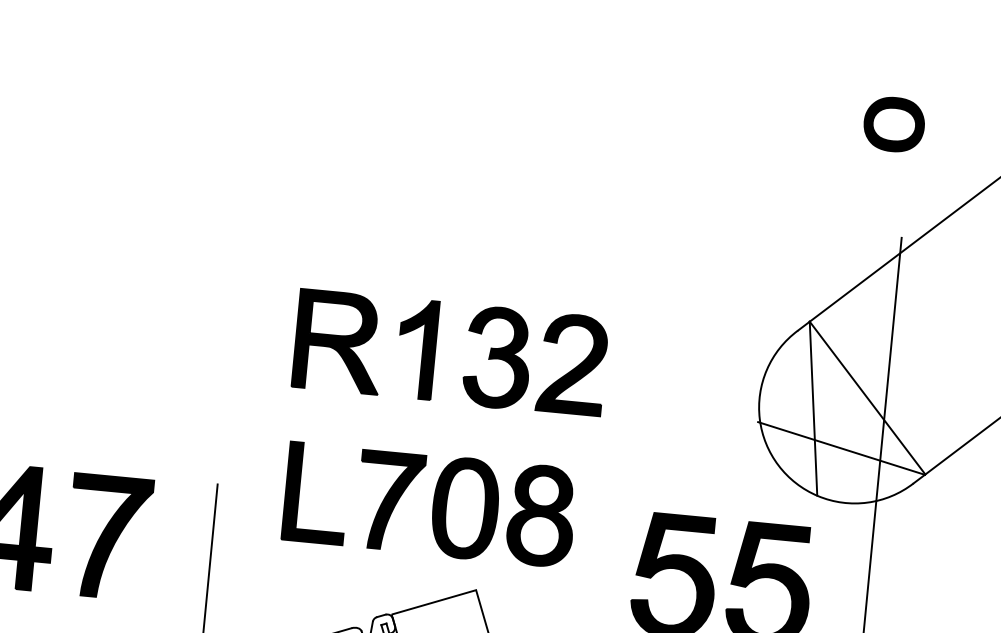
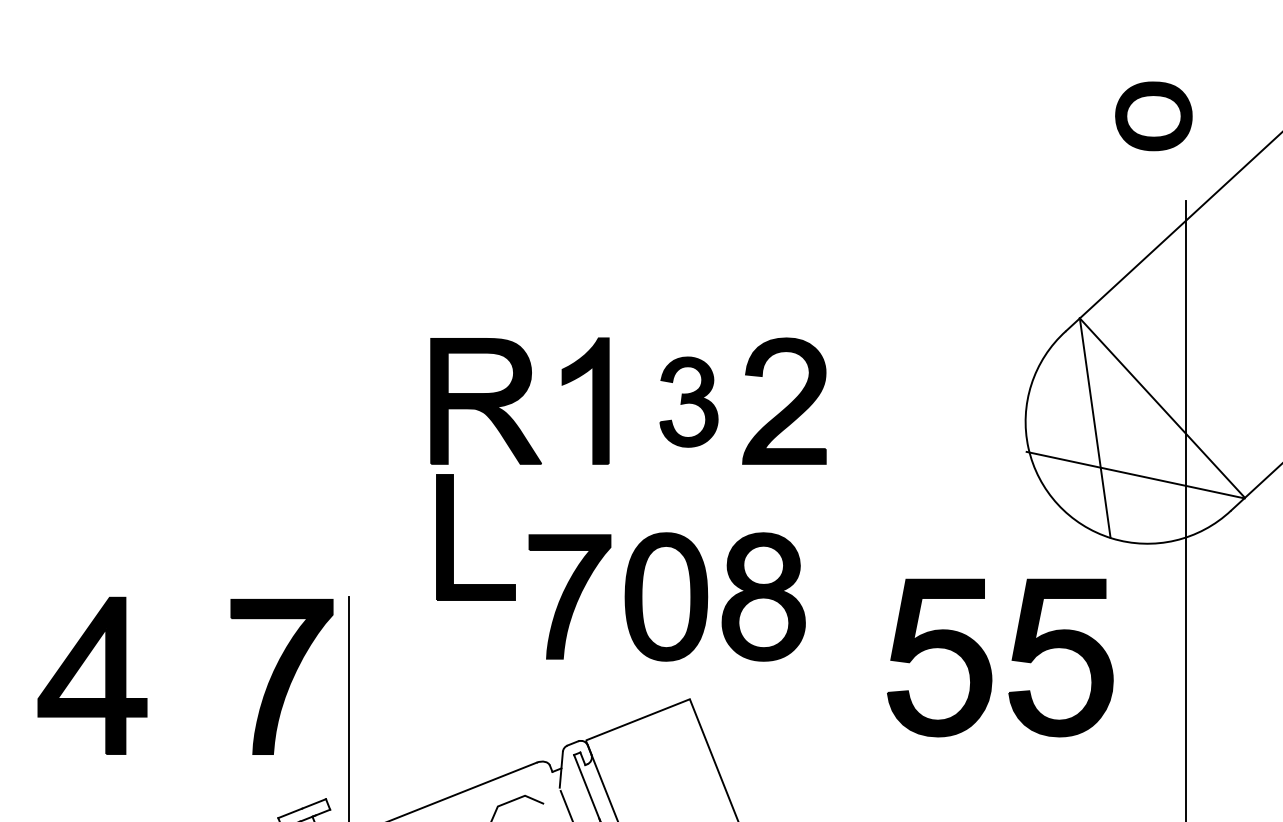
part: (893, 124) -> (1153, 116), moved
part: (497, 357) -> (688, 401), size x0.7
part: (299, 492) -> (453, 537), moved
part: (108, 536) -> (281, 676), moved

